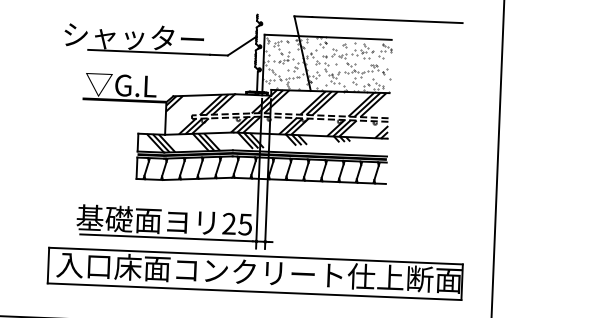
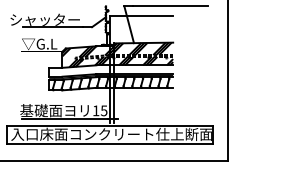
hatch: (326, 66) -> (141, 30), removed
hatch: (263, 144) -> (111, 70), removed
text: (228, 223) -> (95, 110), 25 -> 15

